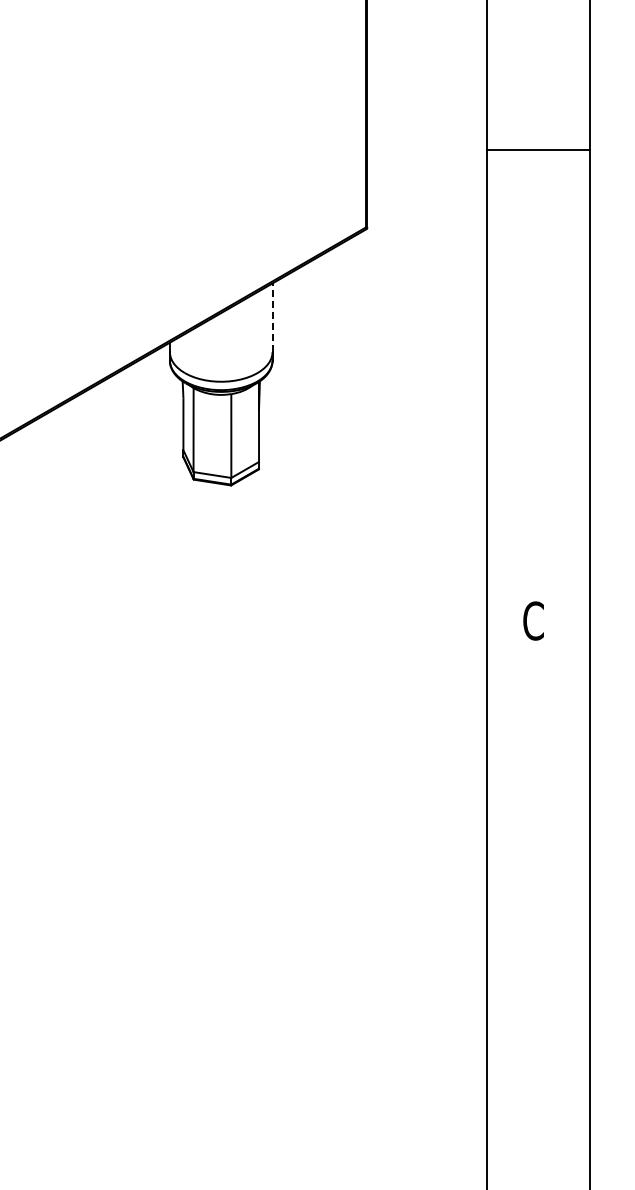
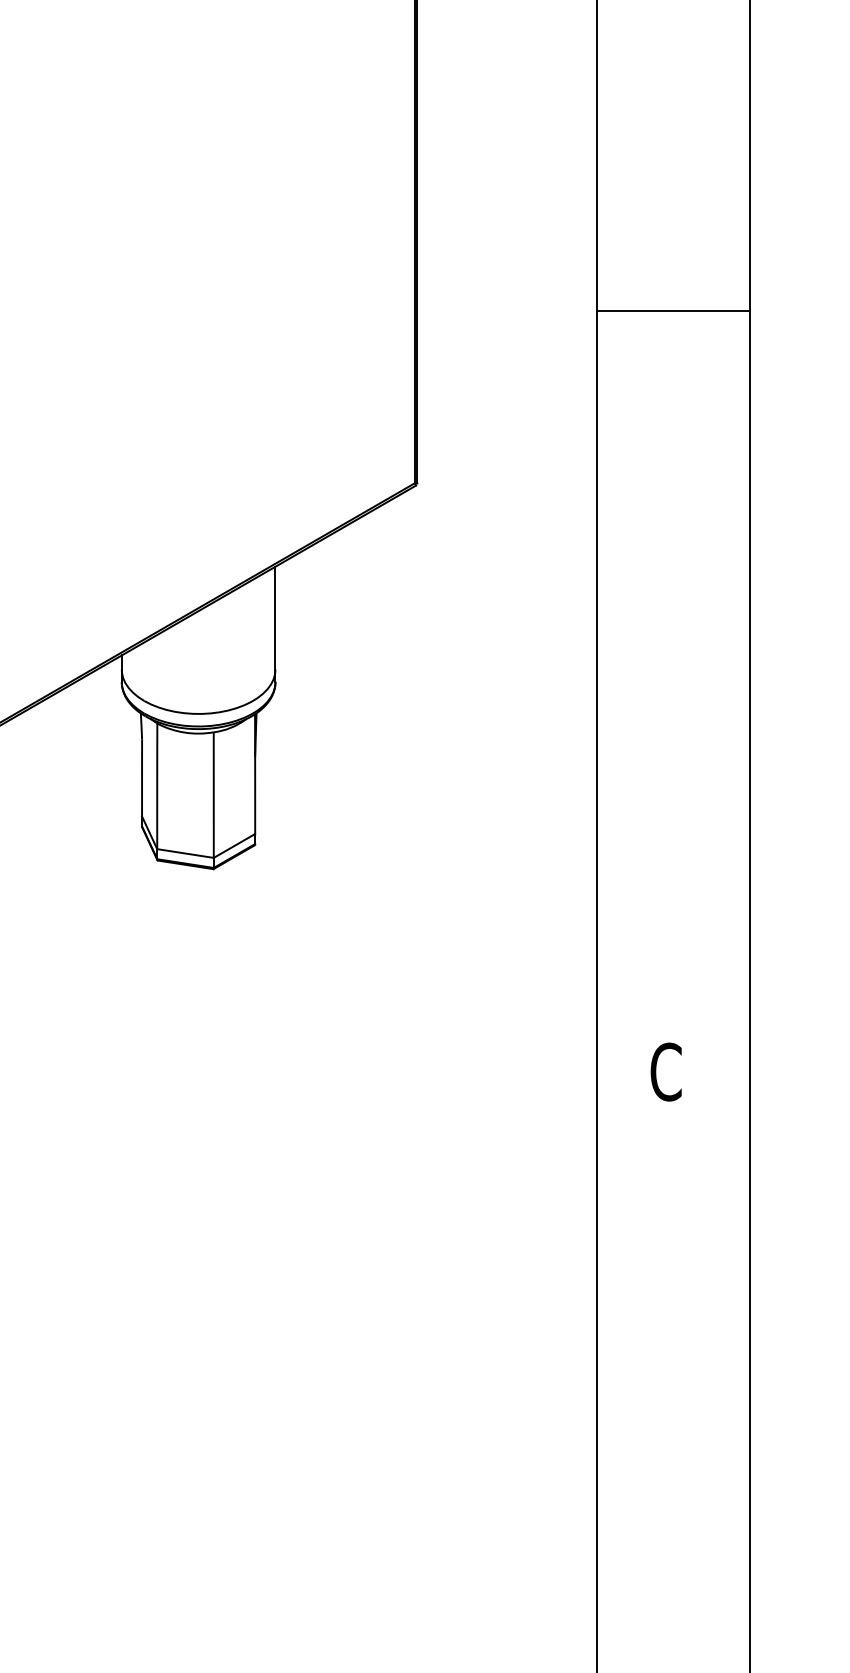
line: (538, 149) -> (673, 310), moved
line: (272, 317) -> (275, 617), dashed -> solid

